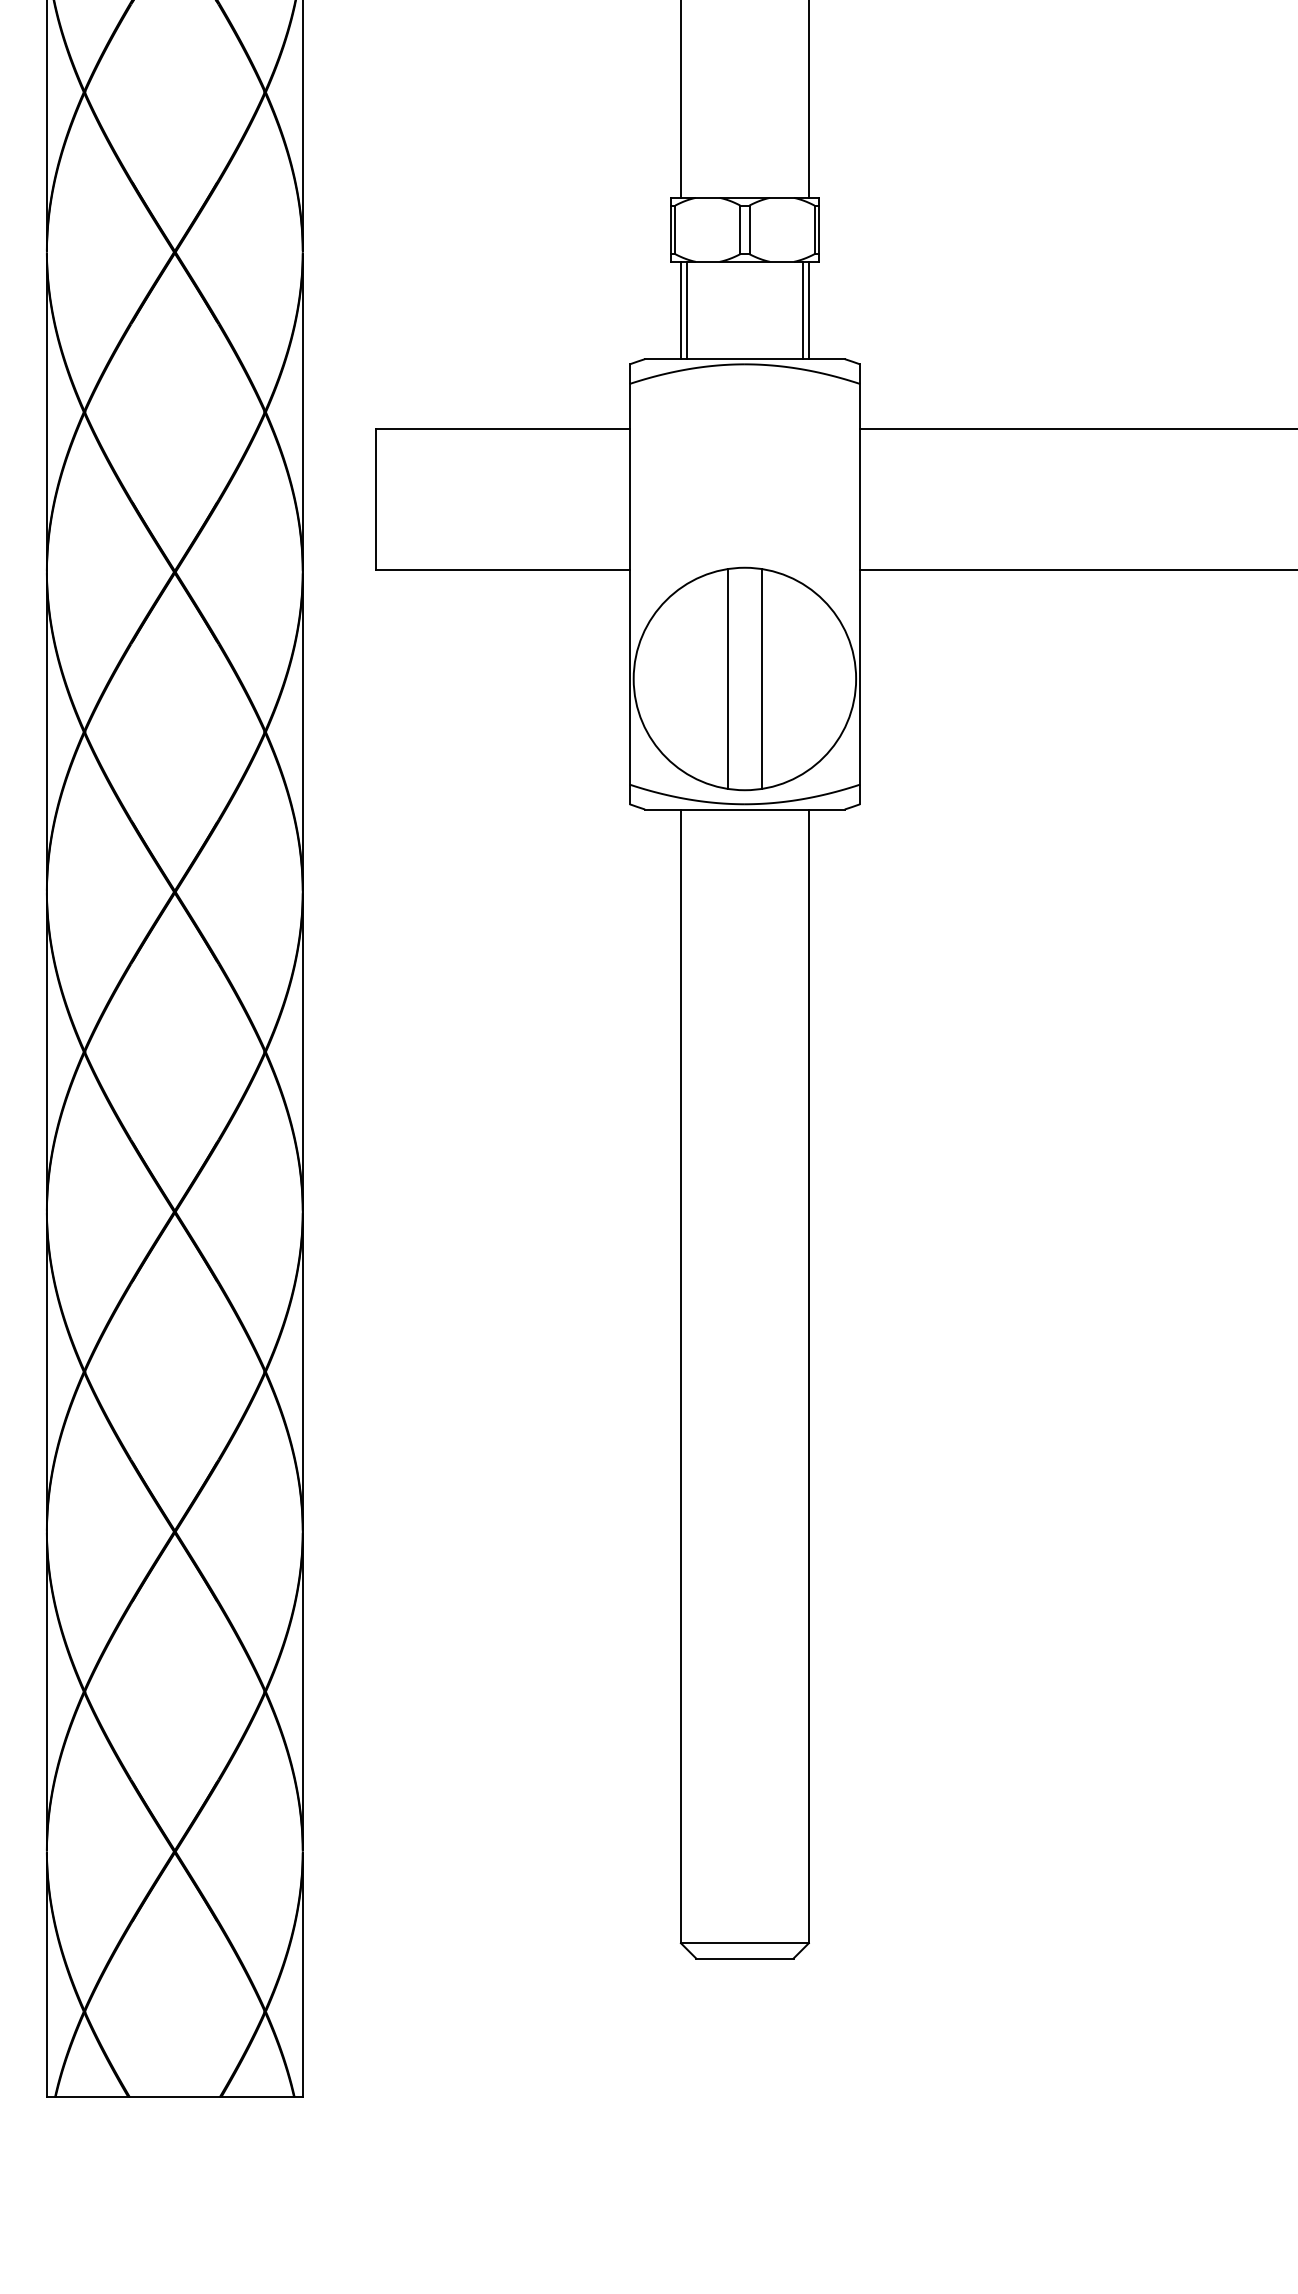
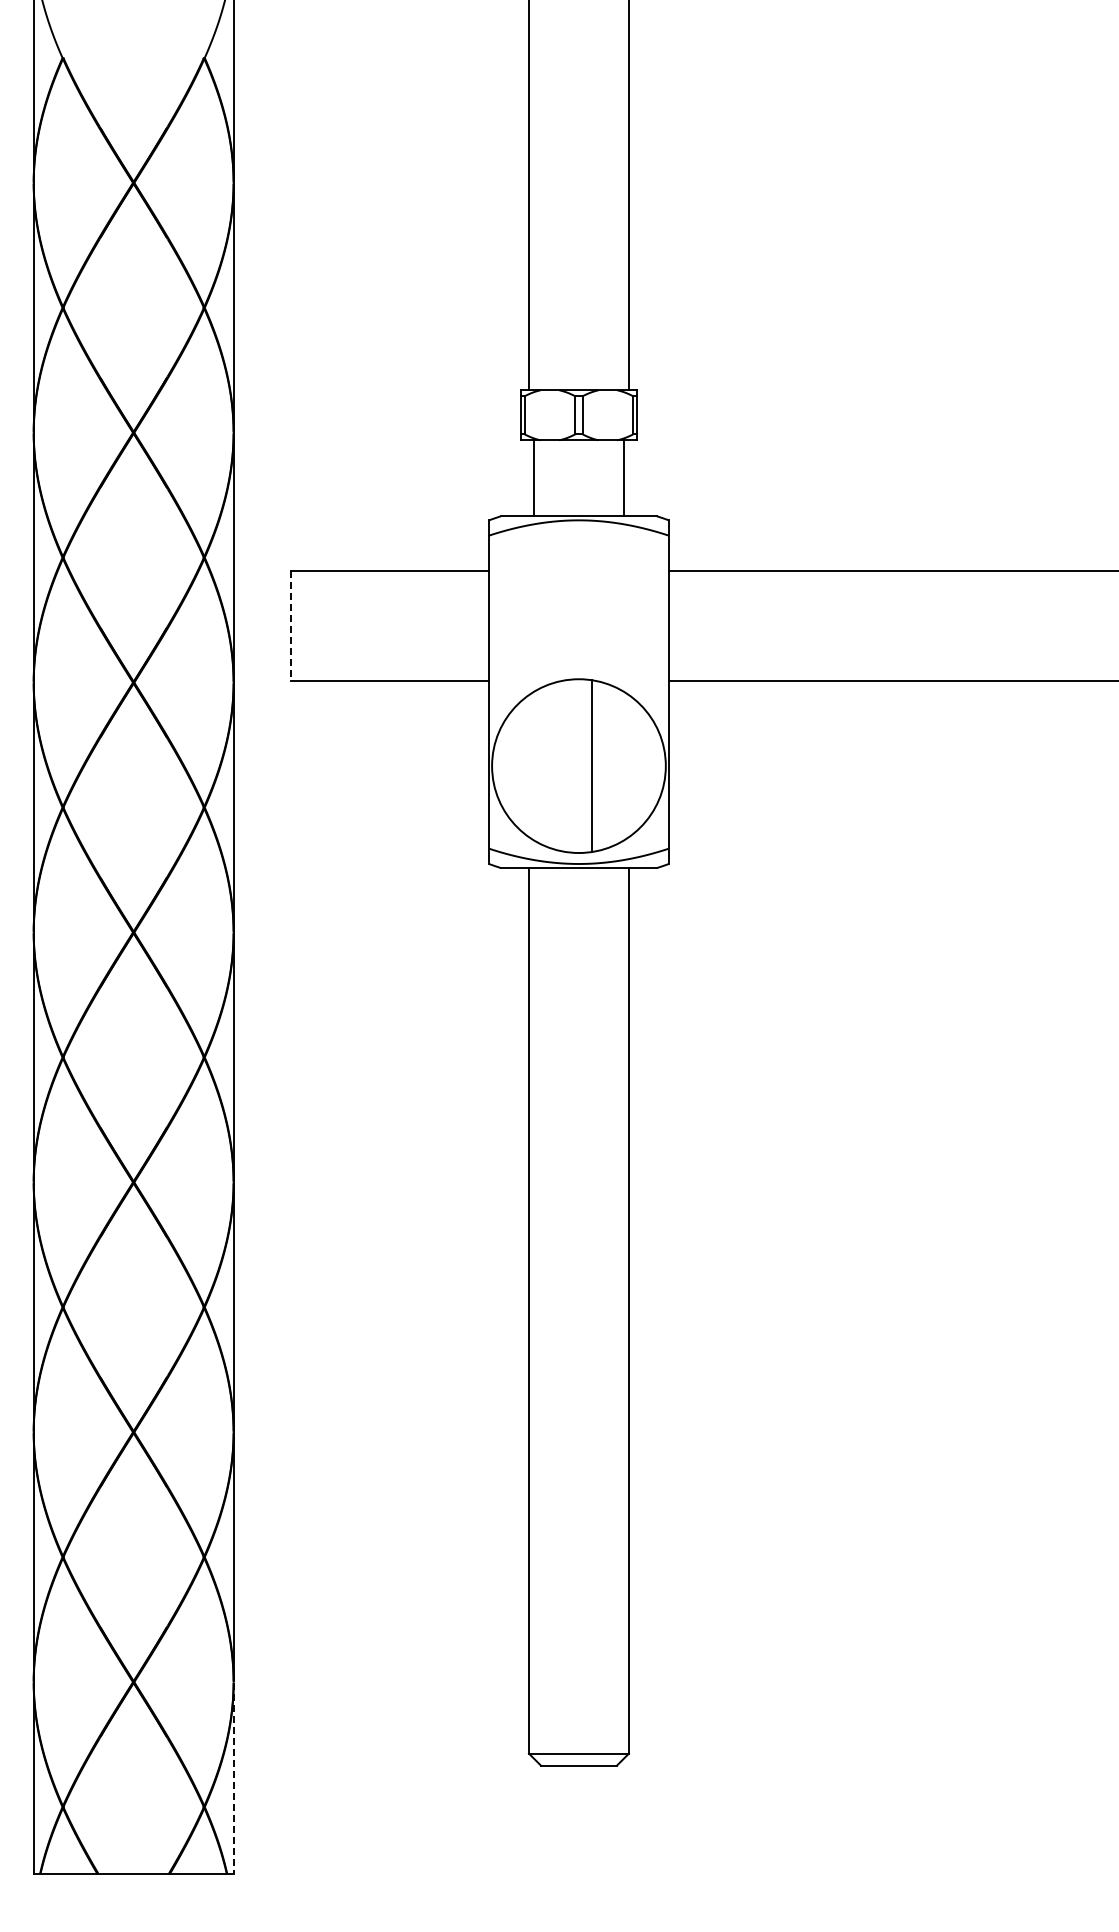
line: (680, 310) -> (528, 478), removed
line: (808, 310) -> (628, 478), removed
line: (375, 500) -> (290, 626), solid -> dashed
line: (727, 679) -> (565, 766), removed
line: (302, 1976) -> (233, 1779), solid -> dashed

